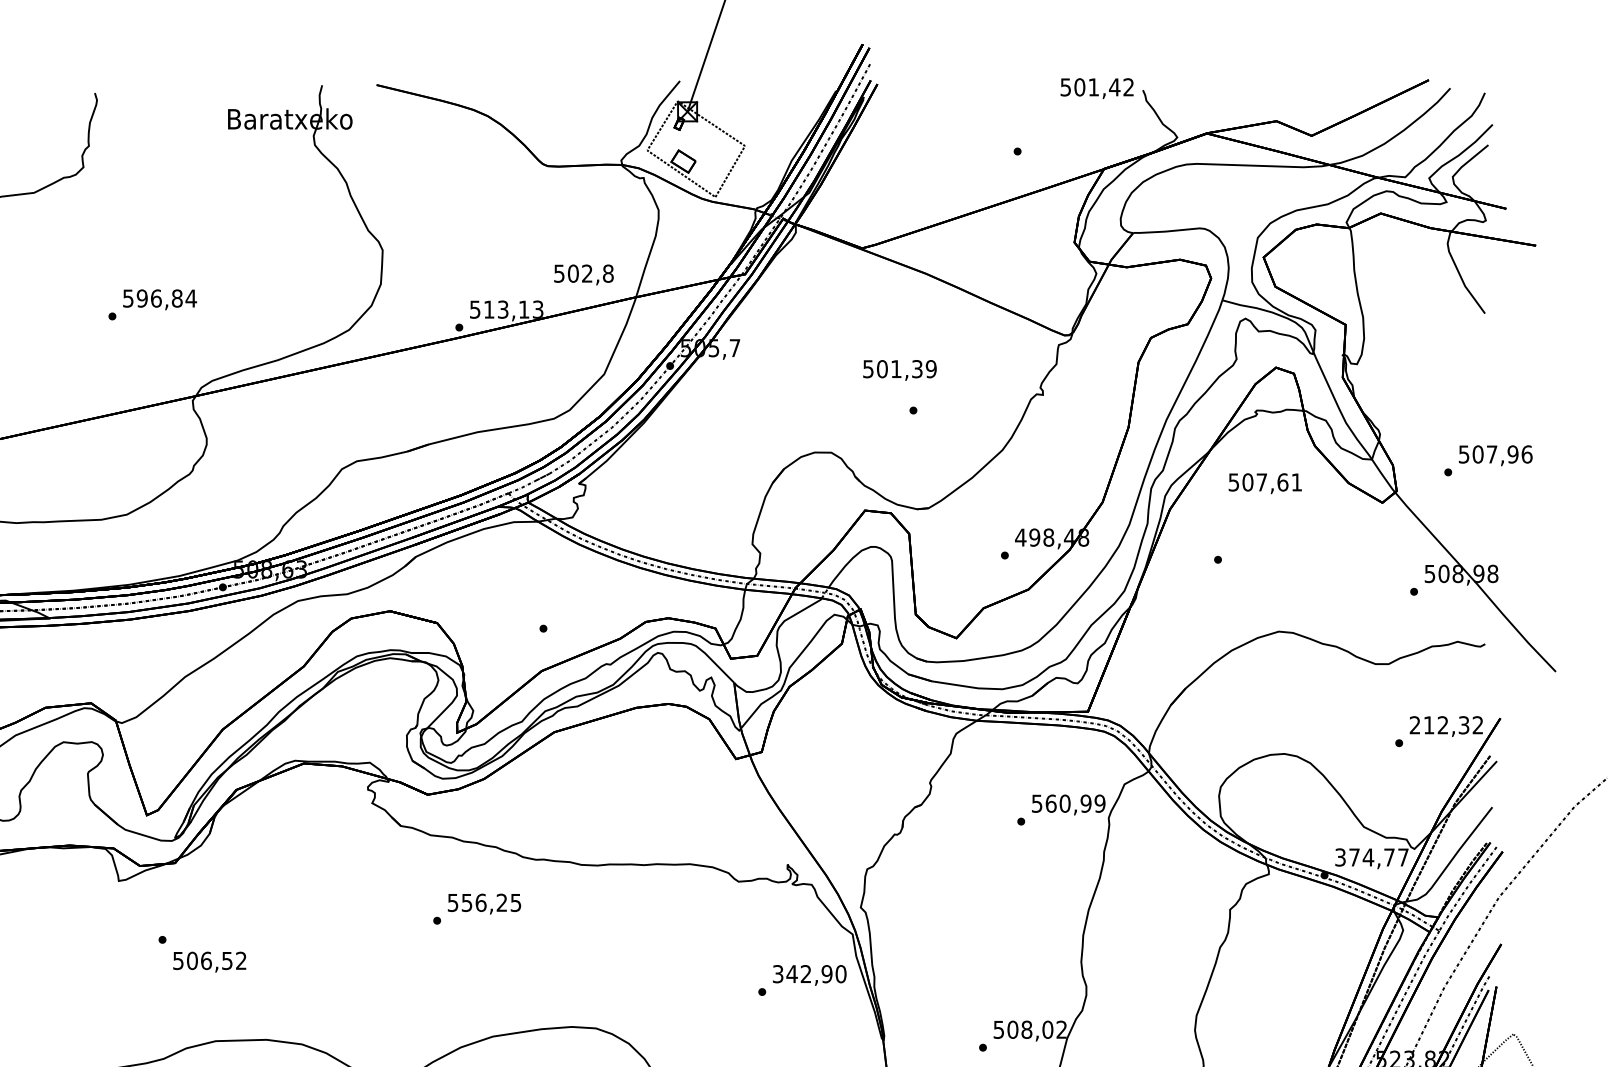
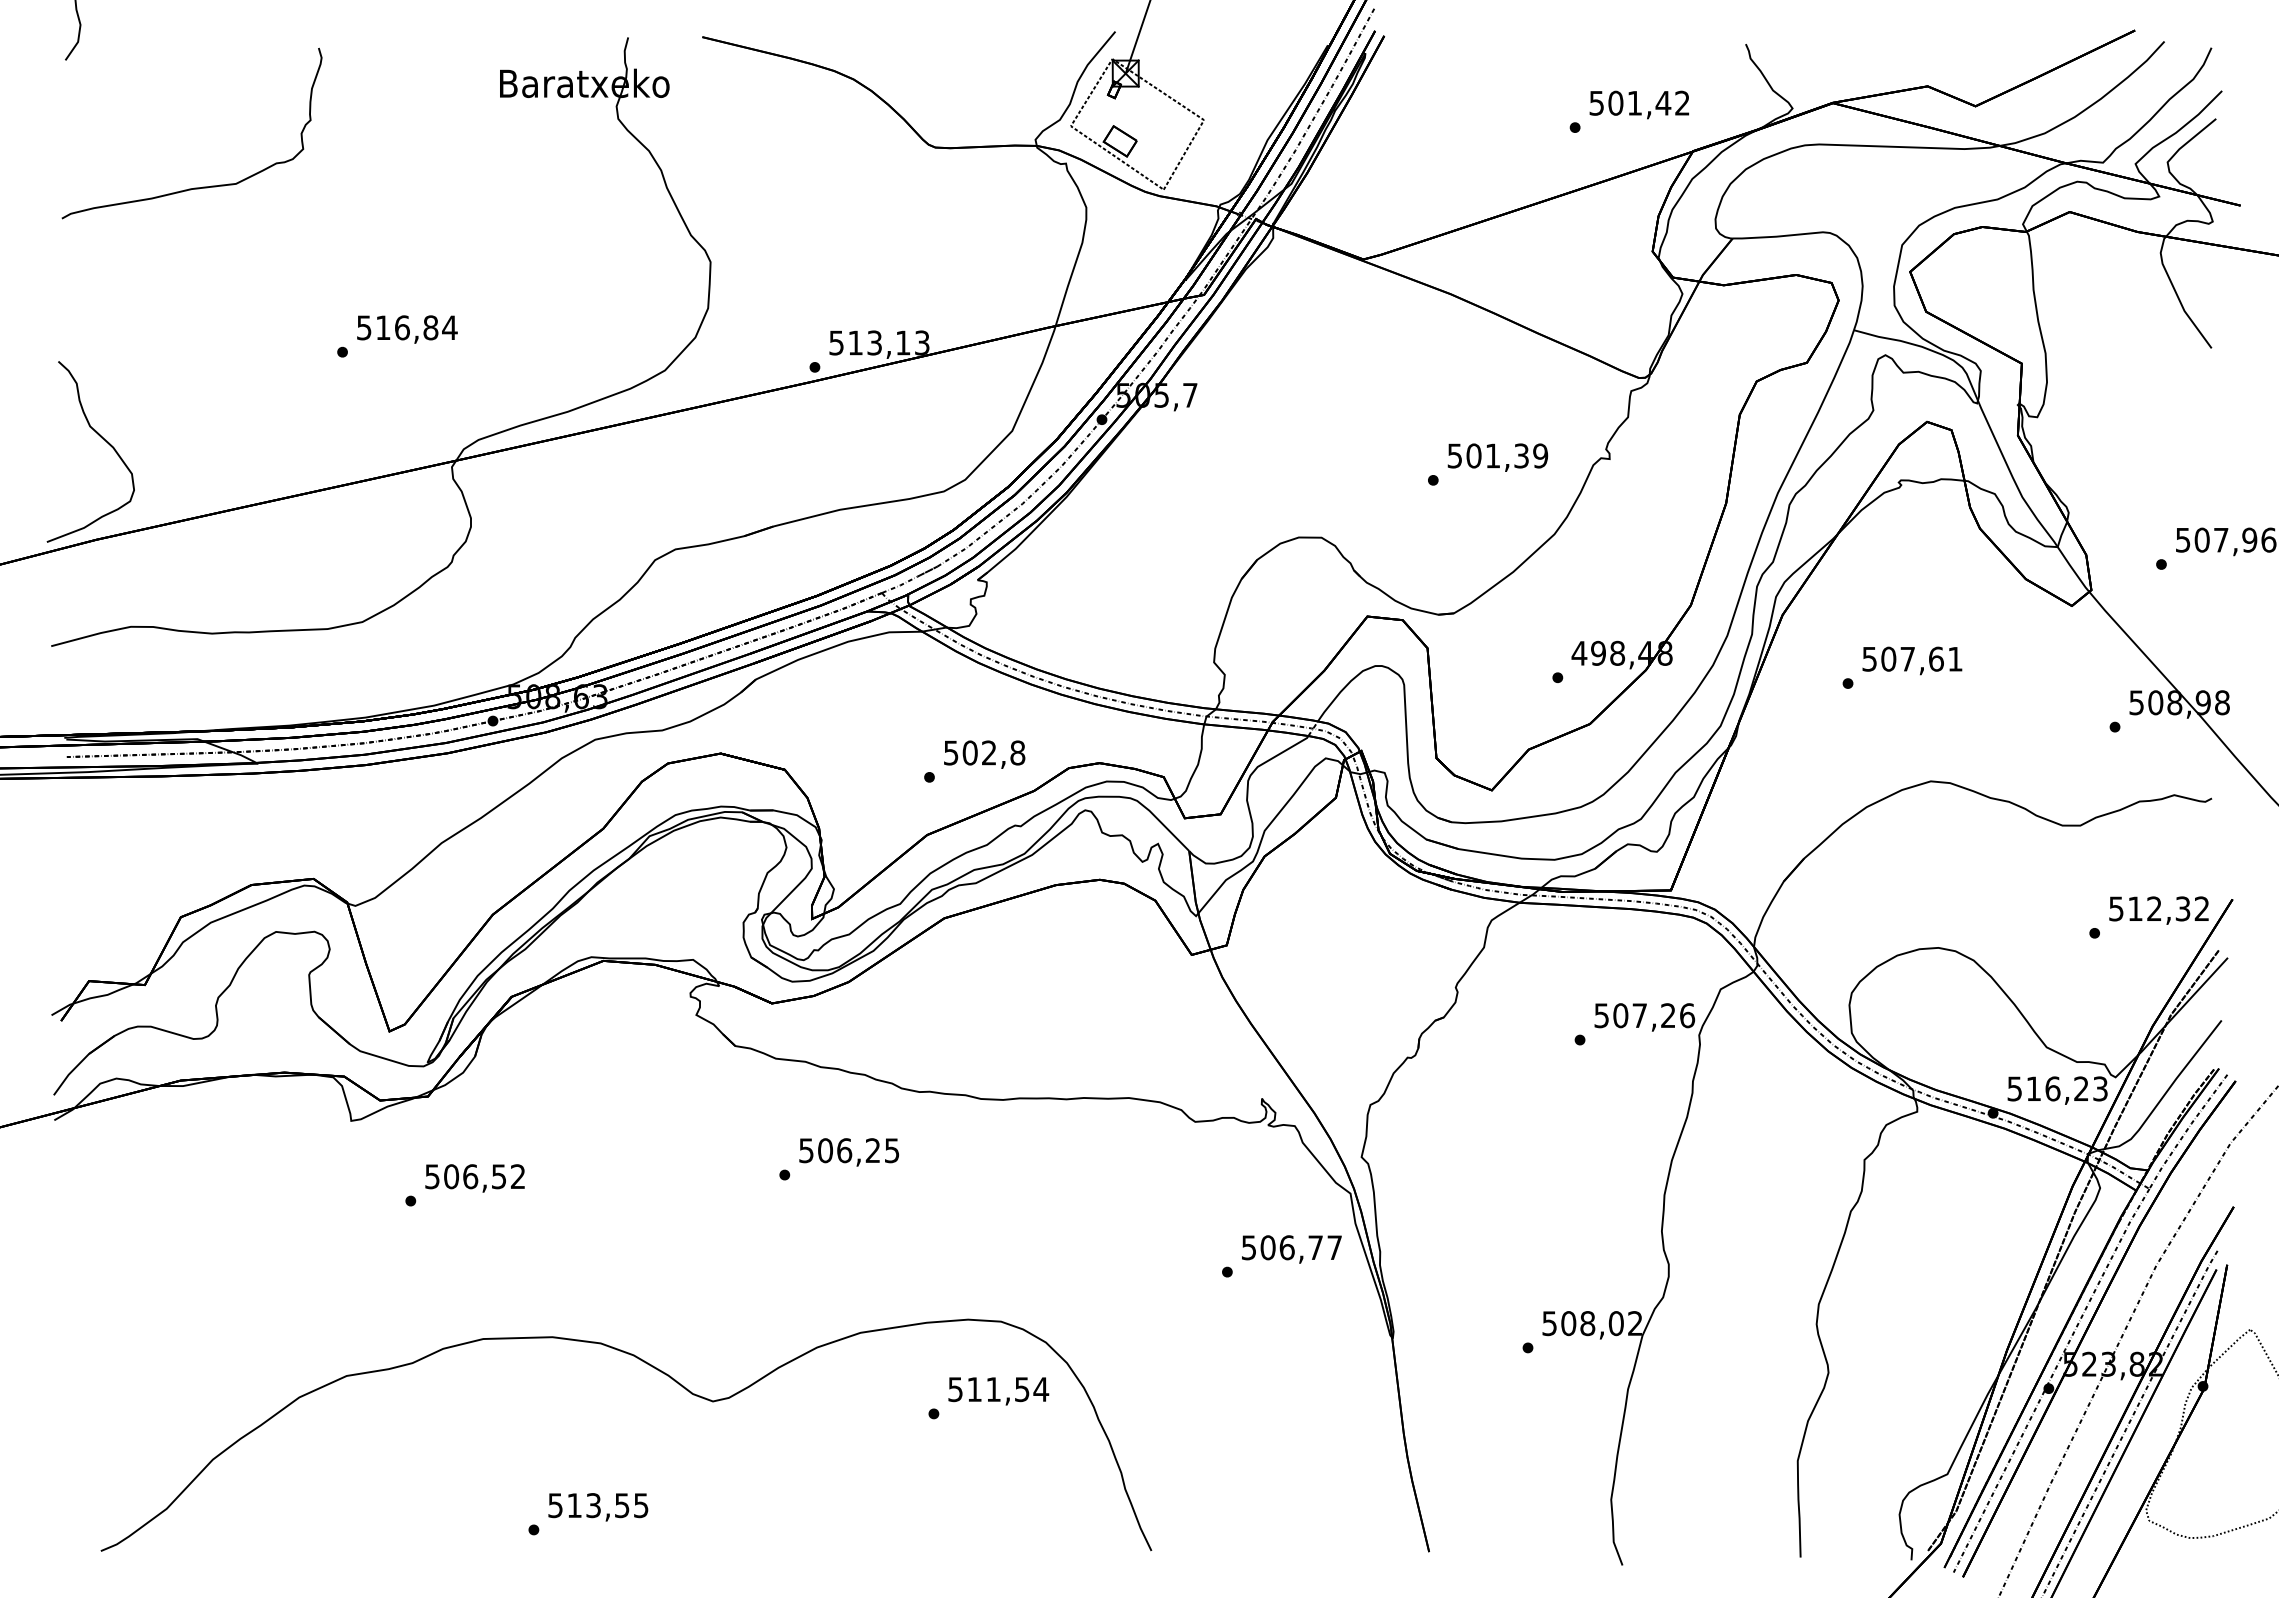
text: (1096, 88) -> (1638, 104), moved
text: (583, 274) -> (984, 754), moved
text: (141, 298) -> (382, 327), 596,84 -> 516,84
text: (899, 370) -> (1497, 457), moved
text: (1265, 483) -> (1912, 660), moved
text: (1415, 724) -> (2116, 908), 212,32 -> 512,32
text: (1075, 803) -> (1654, 1015), 560,99 -> 507,26
text: (1371, 857) -> (2057, 1088), 374,77 -> 516,23
text: (467, 902) -> (825, 1150), 556,25 -> 506,25
text: (209, 962) -> (474, 1178), moved
text: (810, 973) -> (1292, 1247), 342,90 -> 506,77

